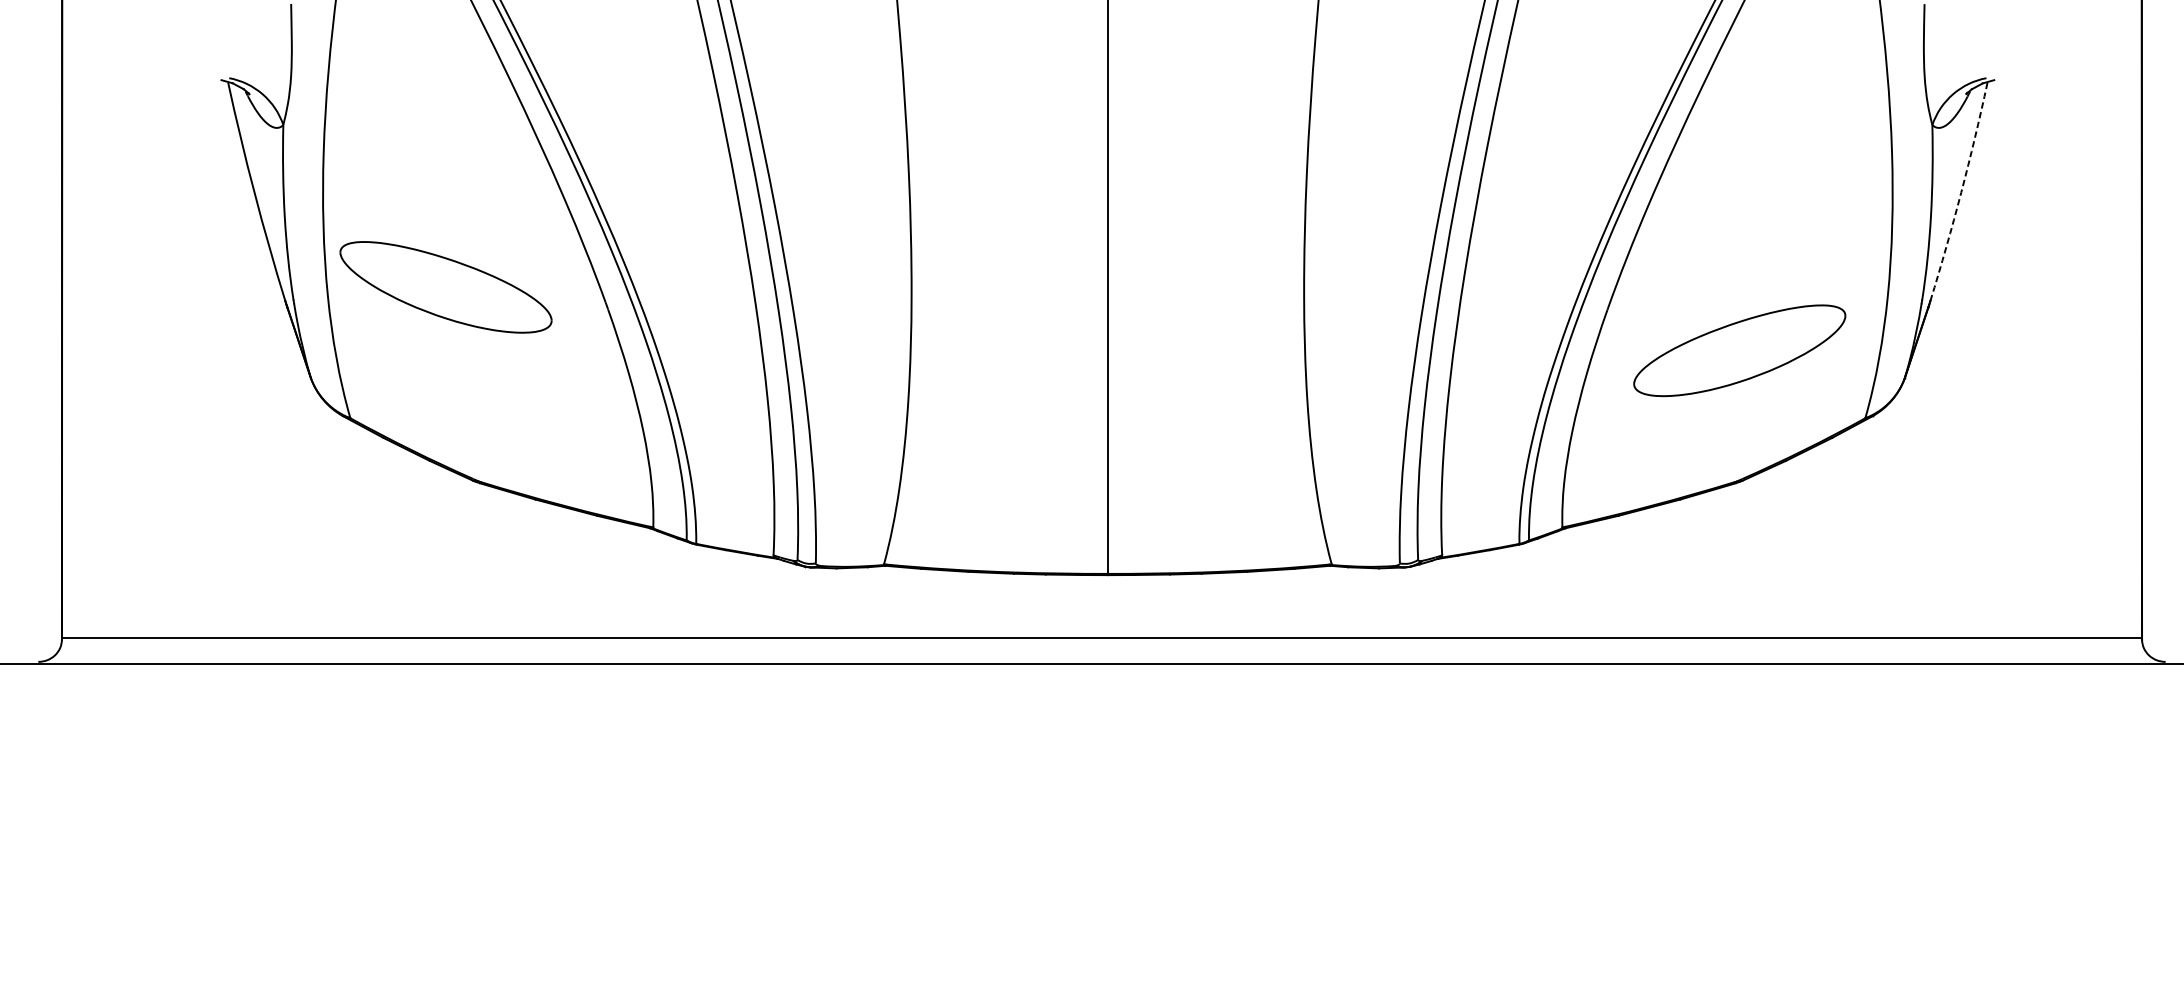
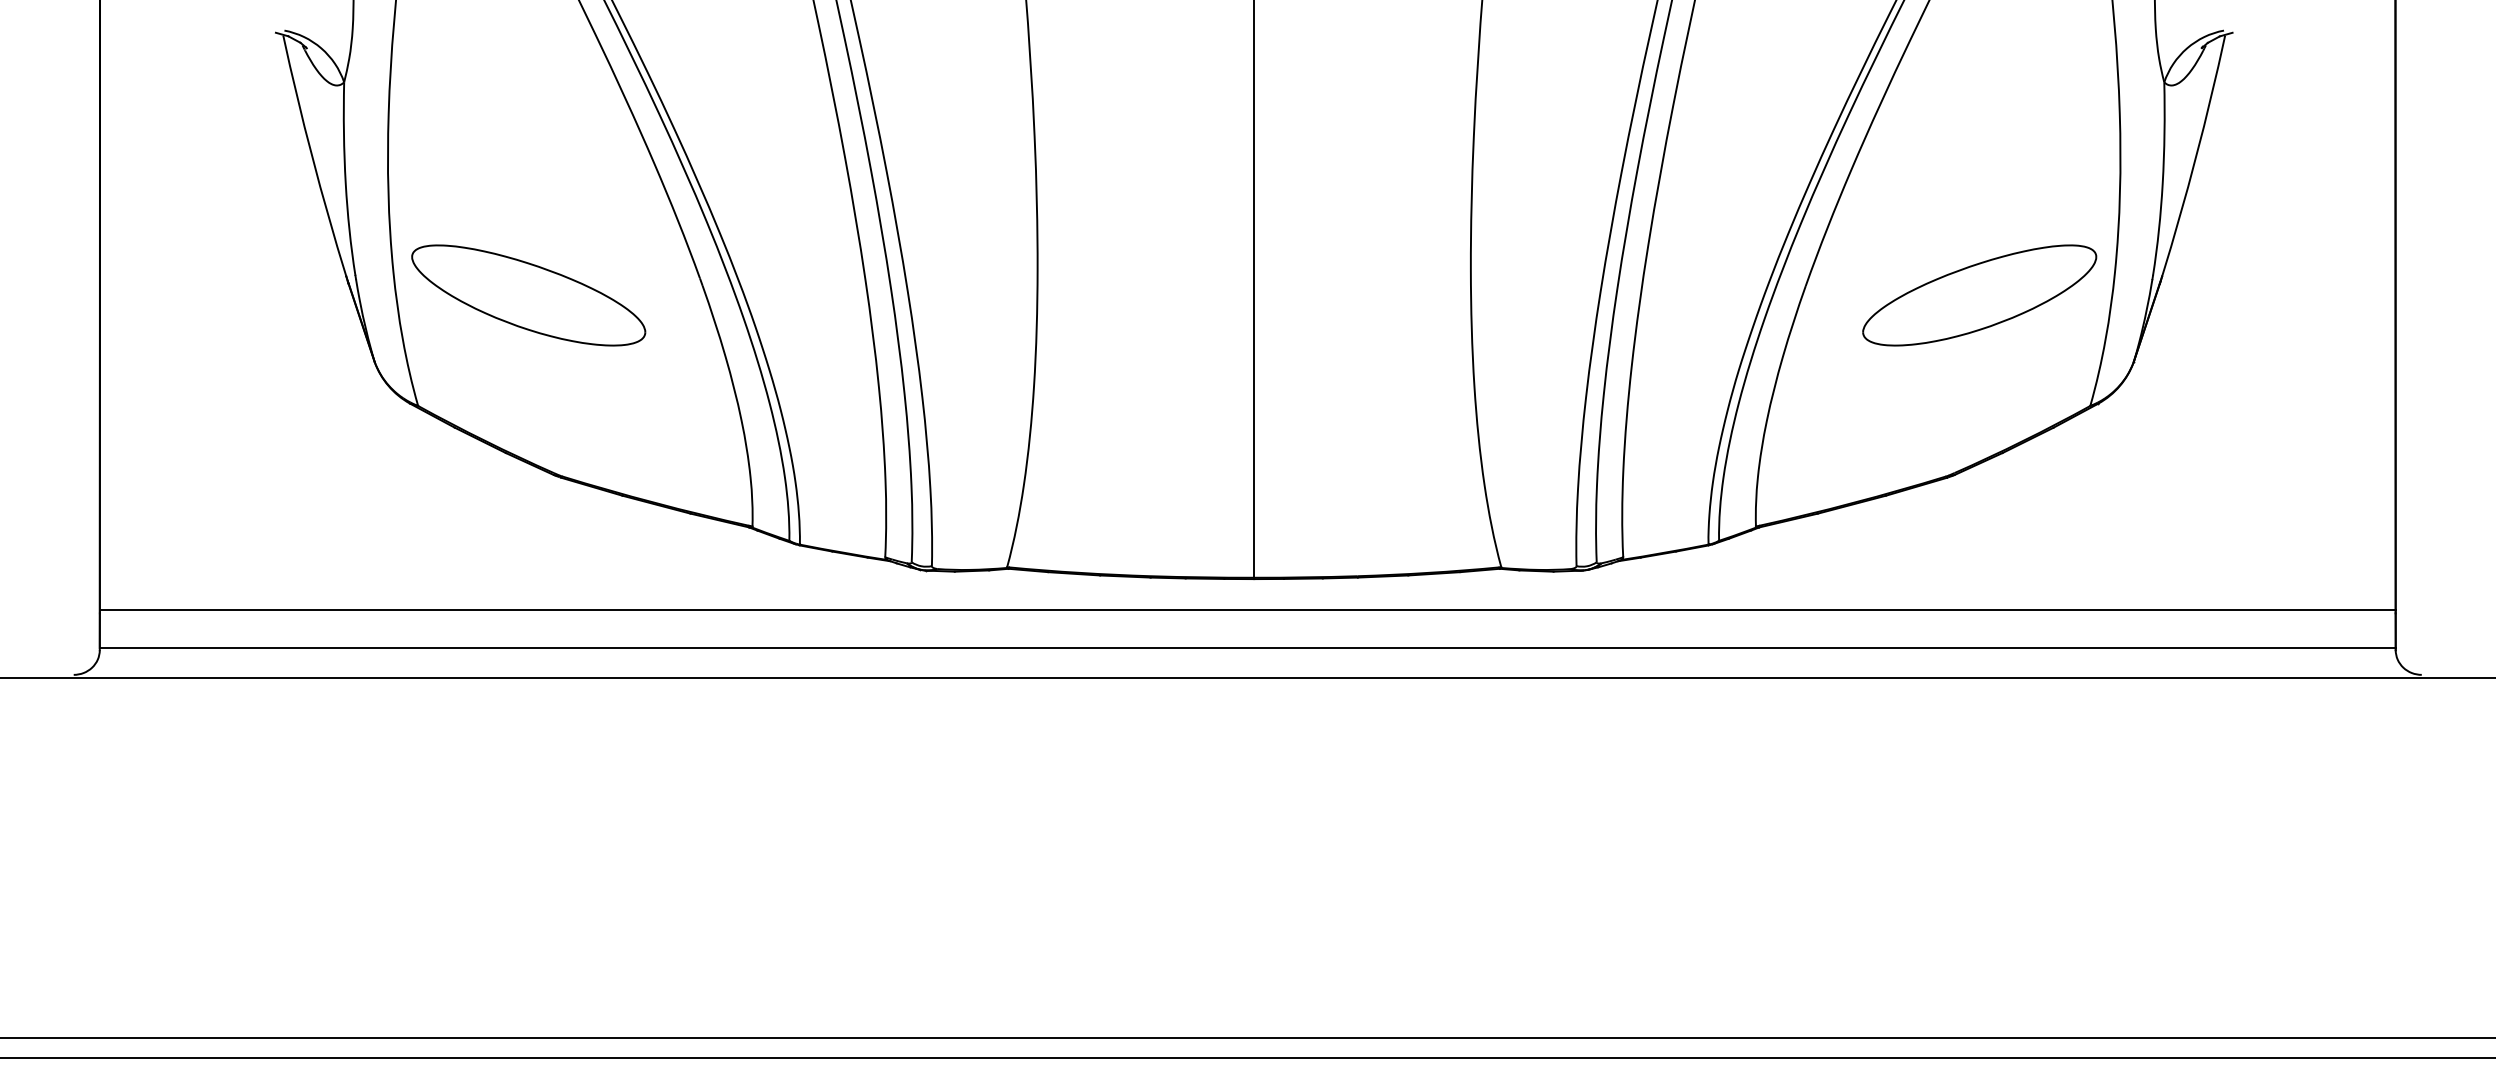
arc: (1961, 192) -> (2196, 156), dashed -> solid
part: (445, 287) -> (528, 295), moved
part: (1739, 350) -> (1979, 295), moved
line: (1101, 603) -> (1247, 610), added

